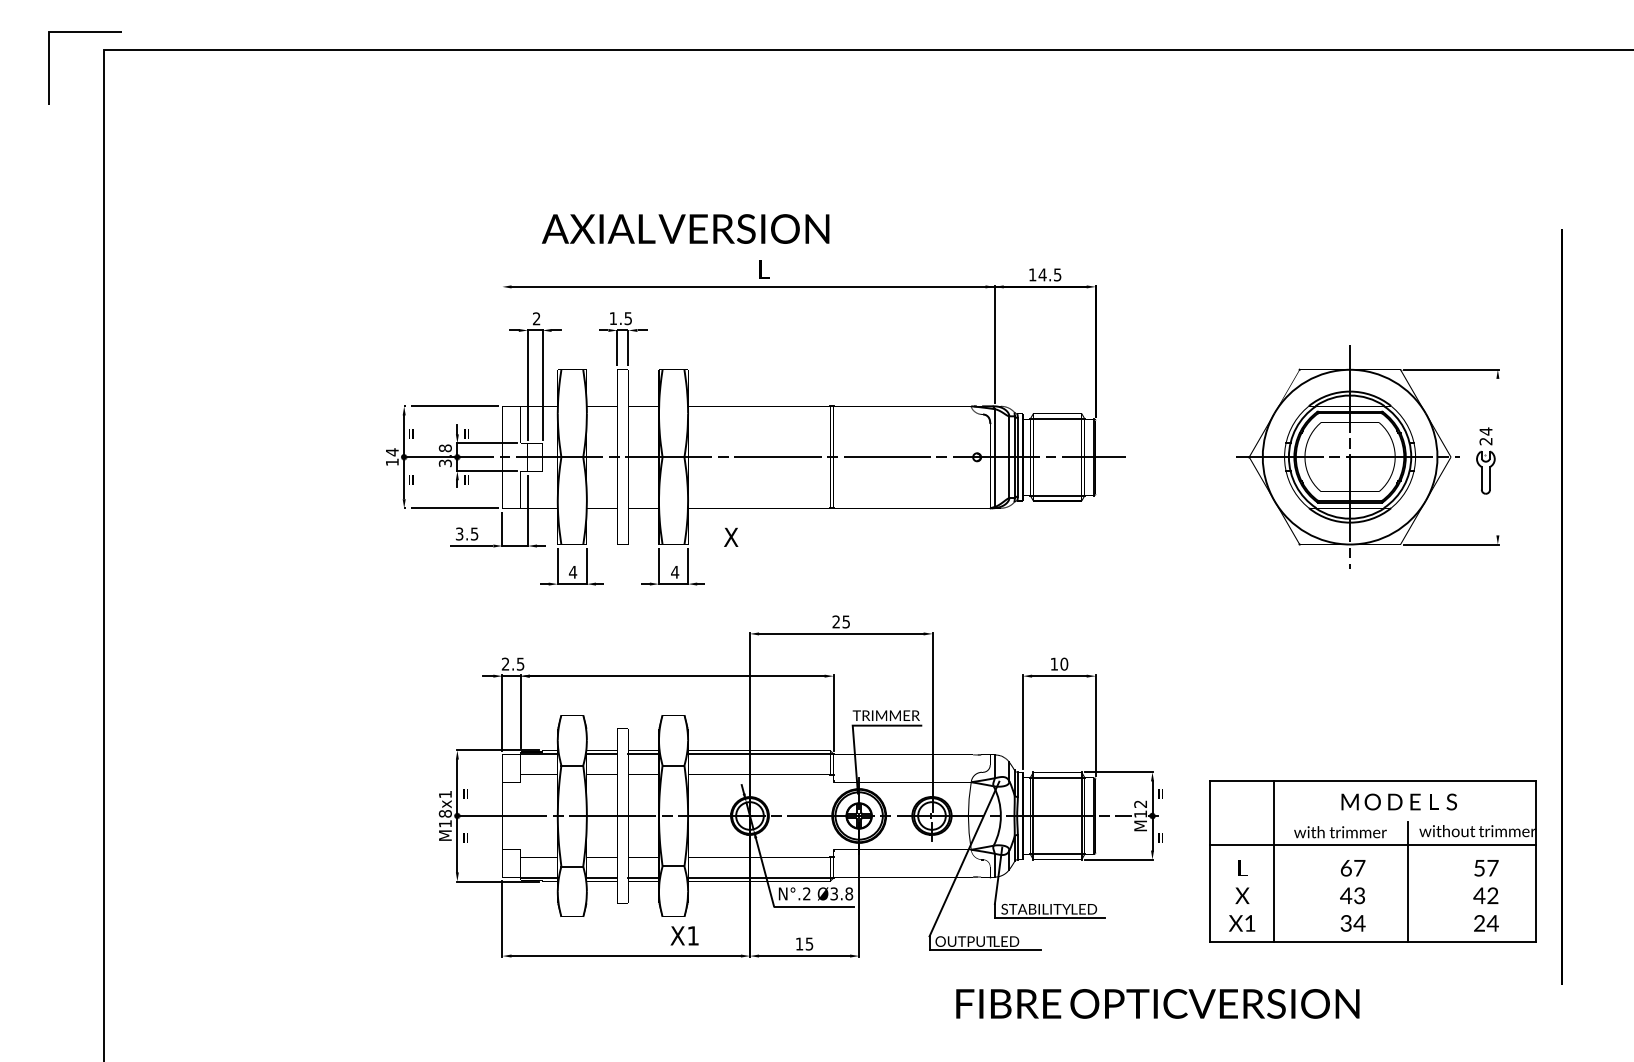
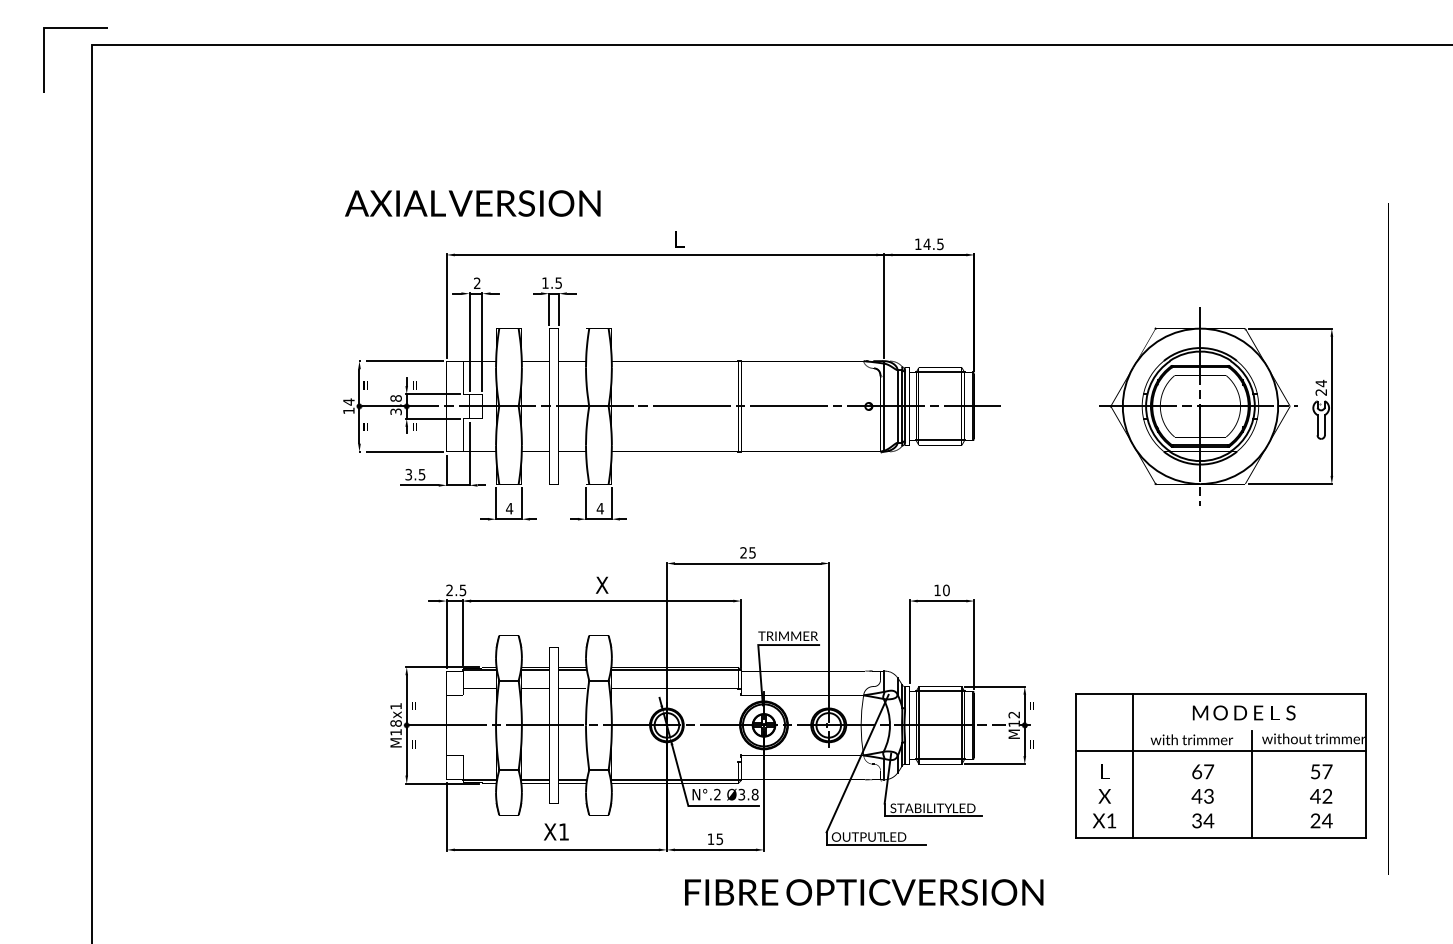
text: (685, 228) -> (472, 203), moved
line: (502, 344) -> (446, 306), added
line: (1497, 456) -> (1331, 405), added
text: (731, 536) -> (602, 584), moved
text: (684, 935) -> (556, 831), moved
text: (1157, 1003) -> (863, 892), moved

